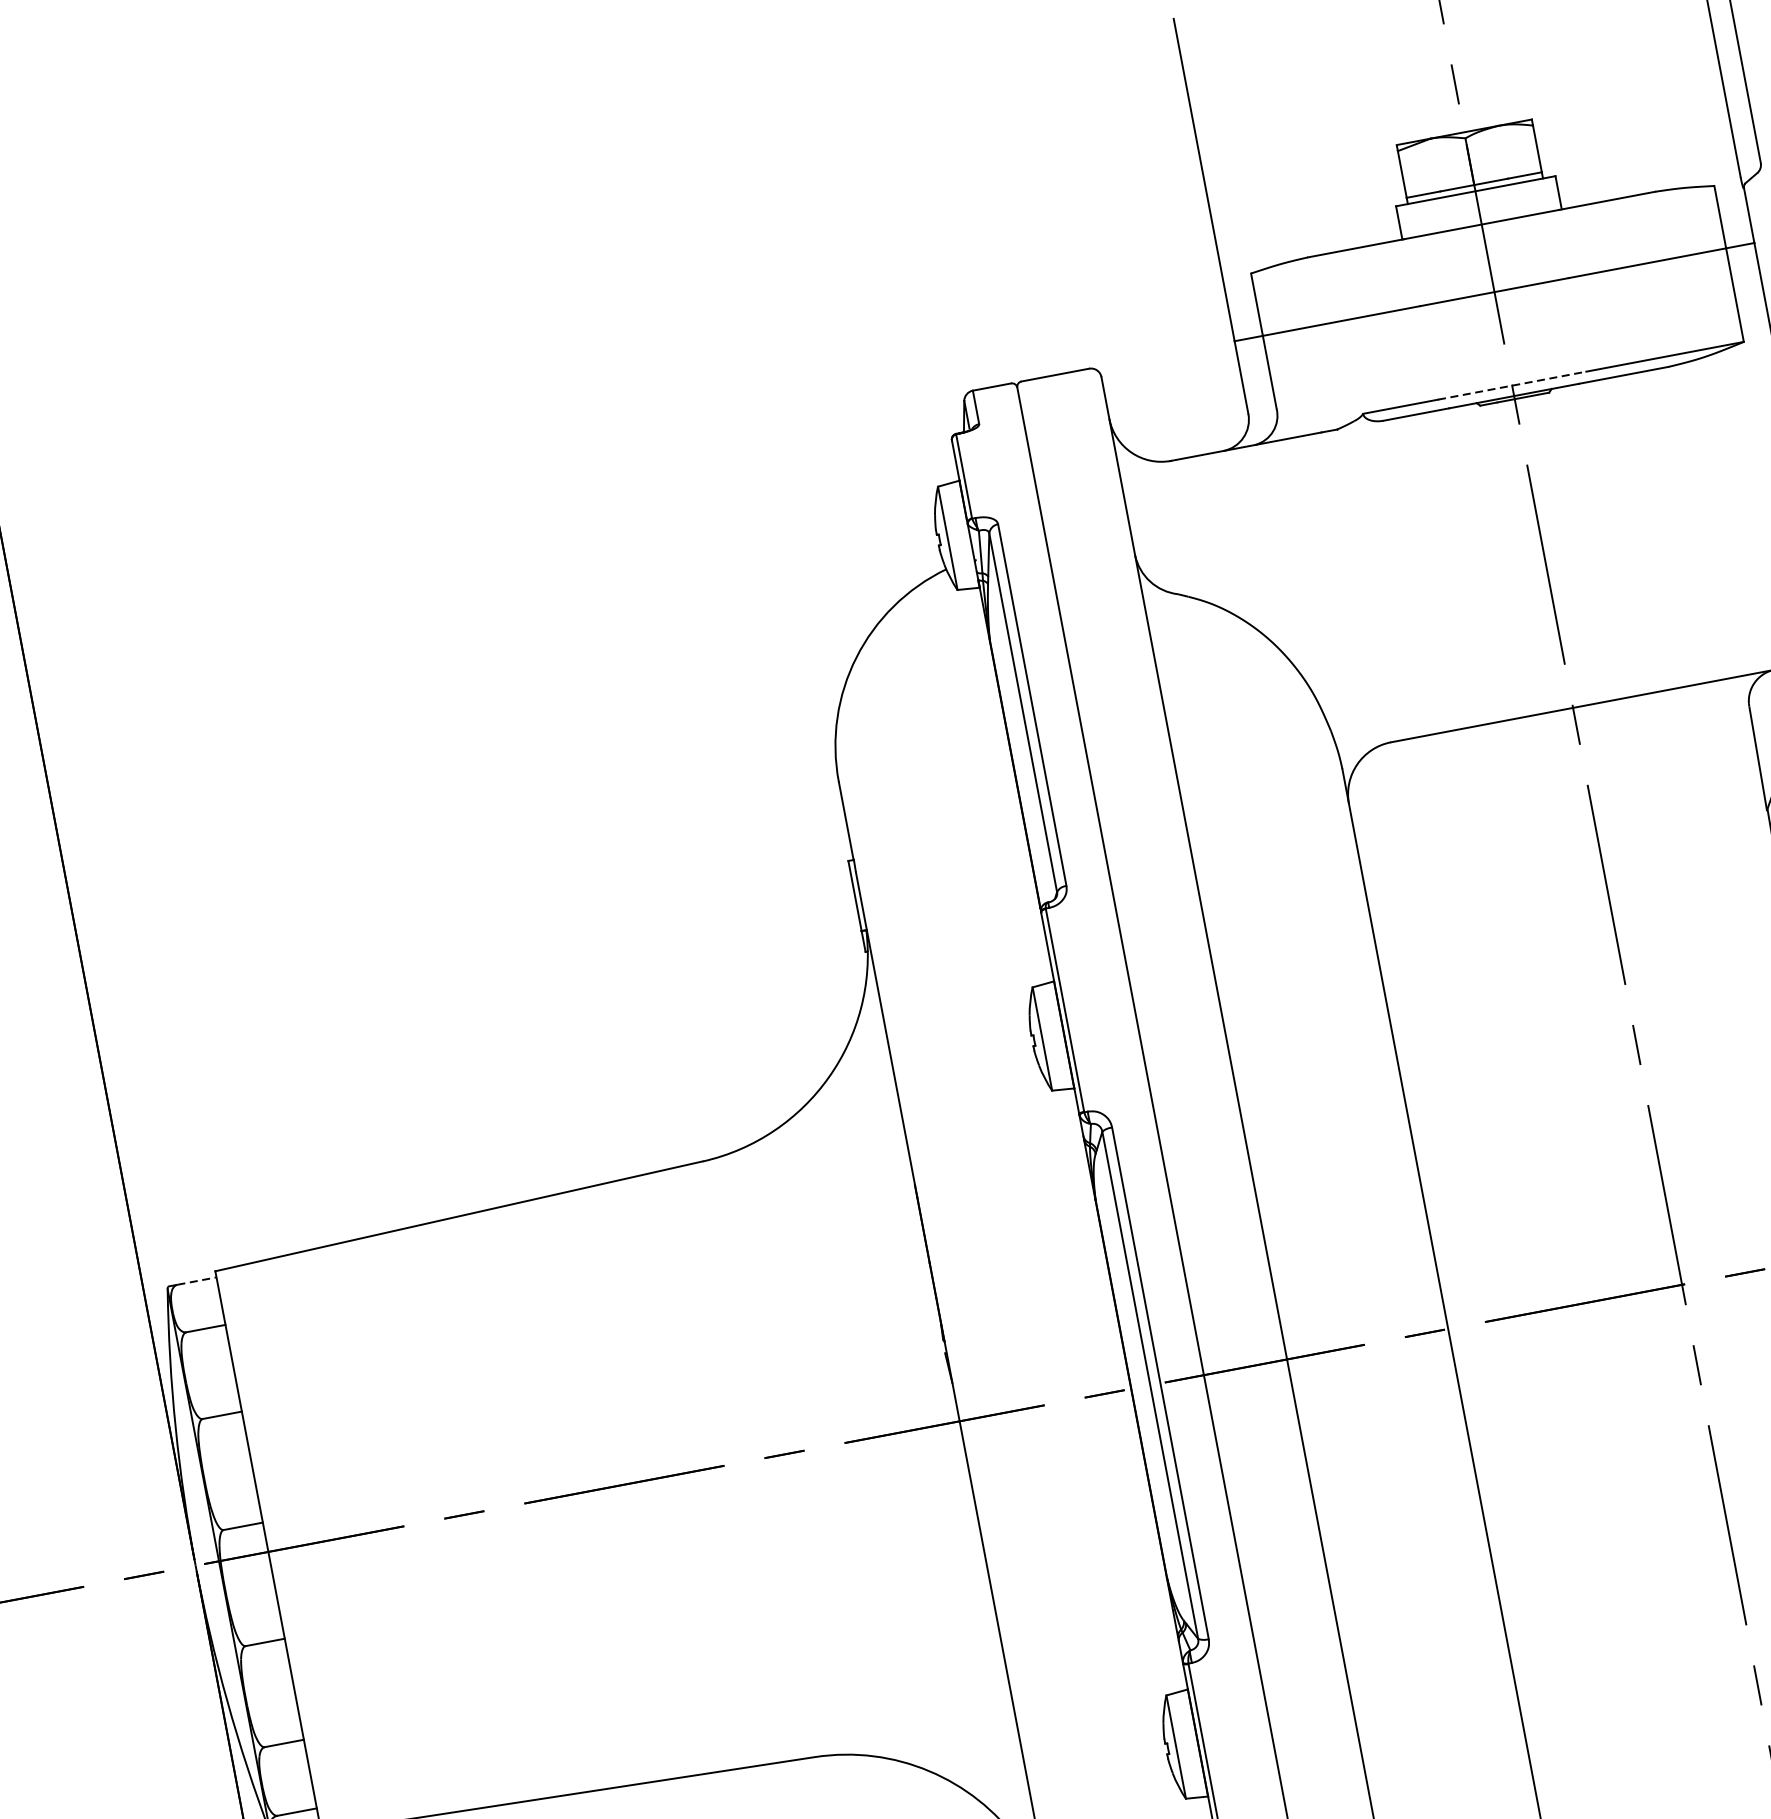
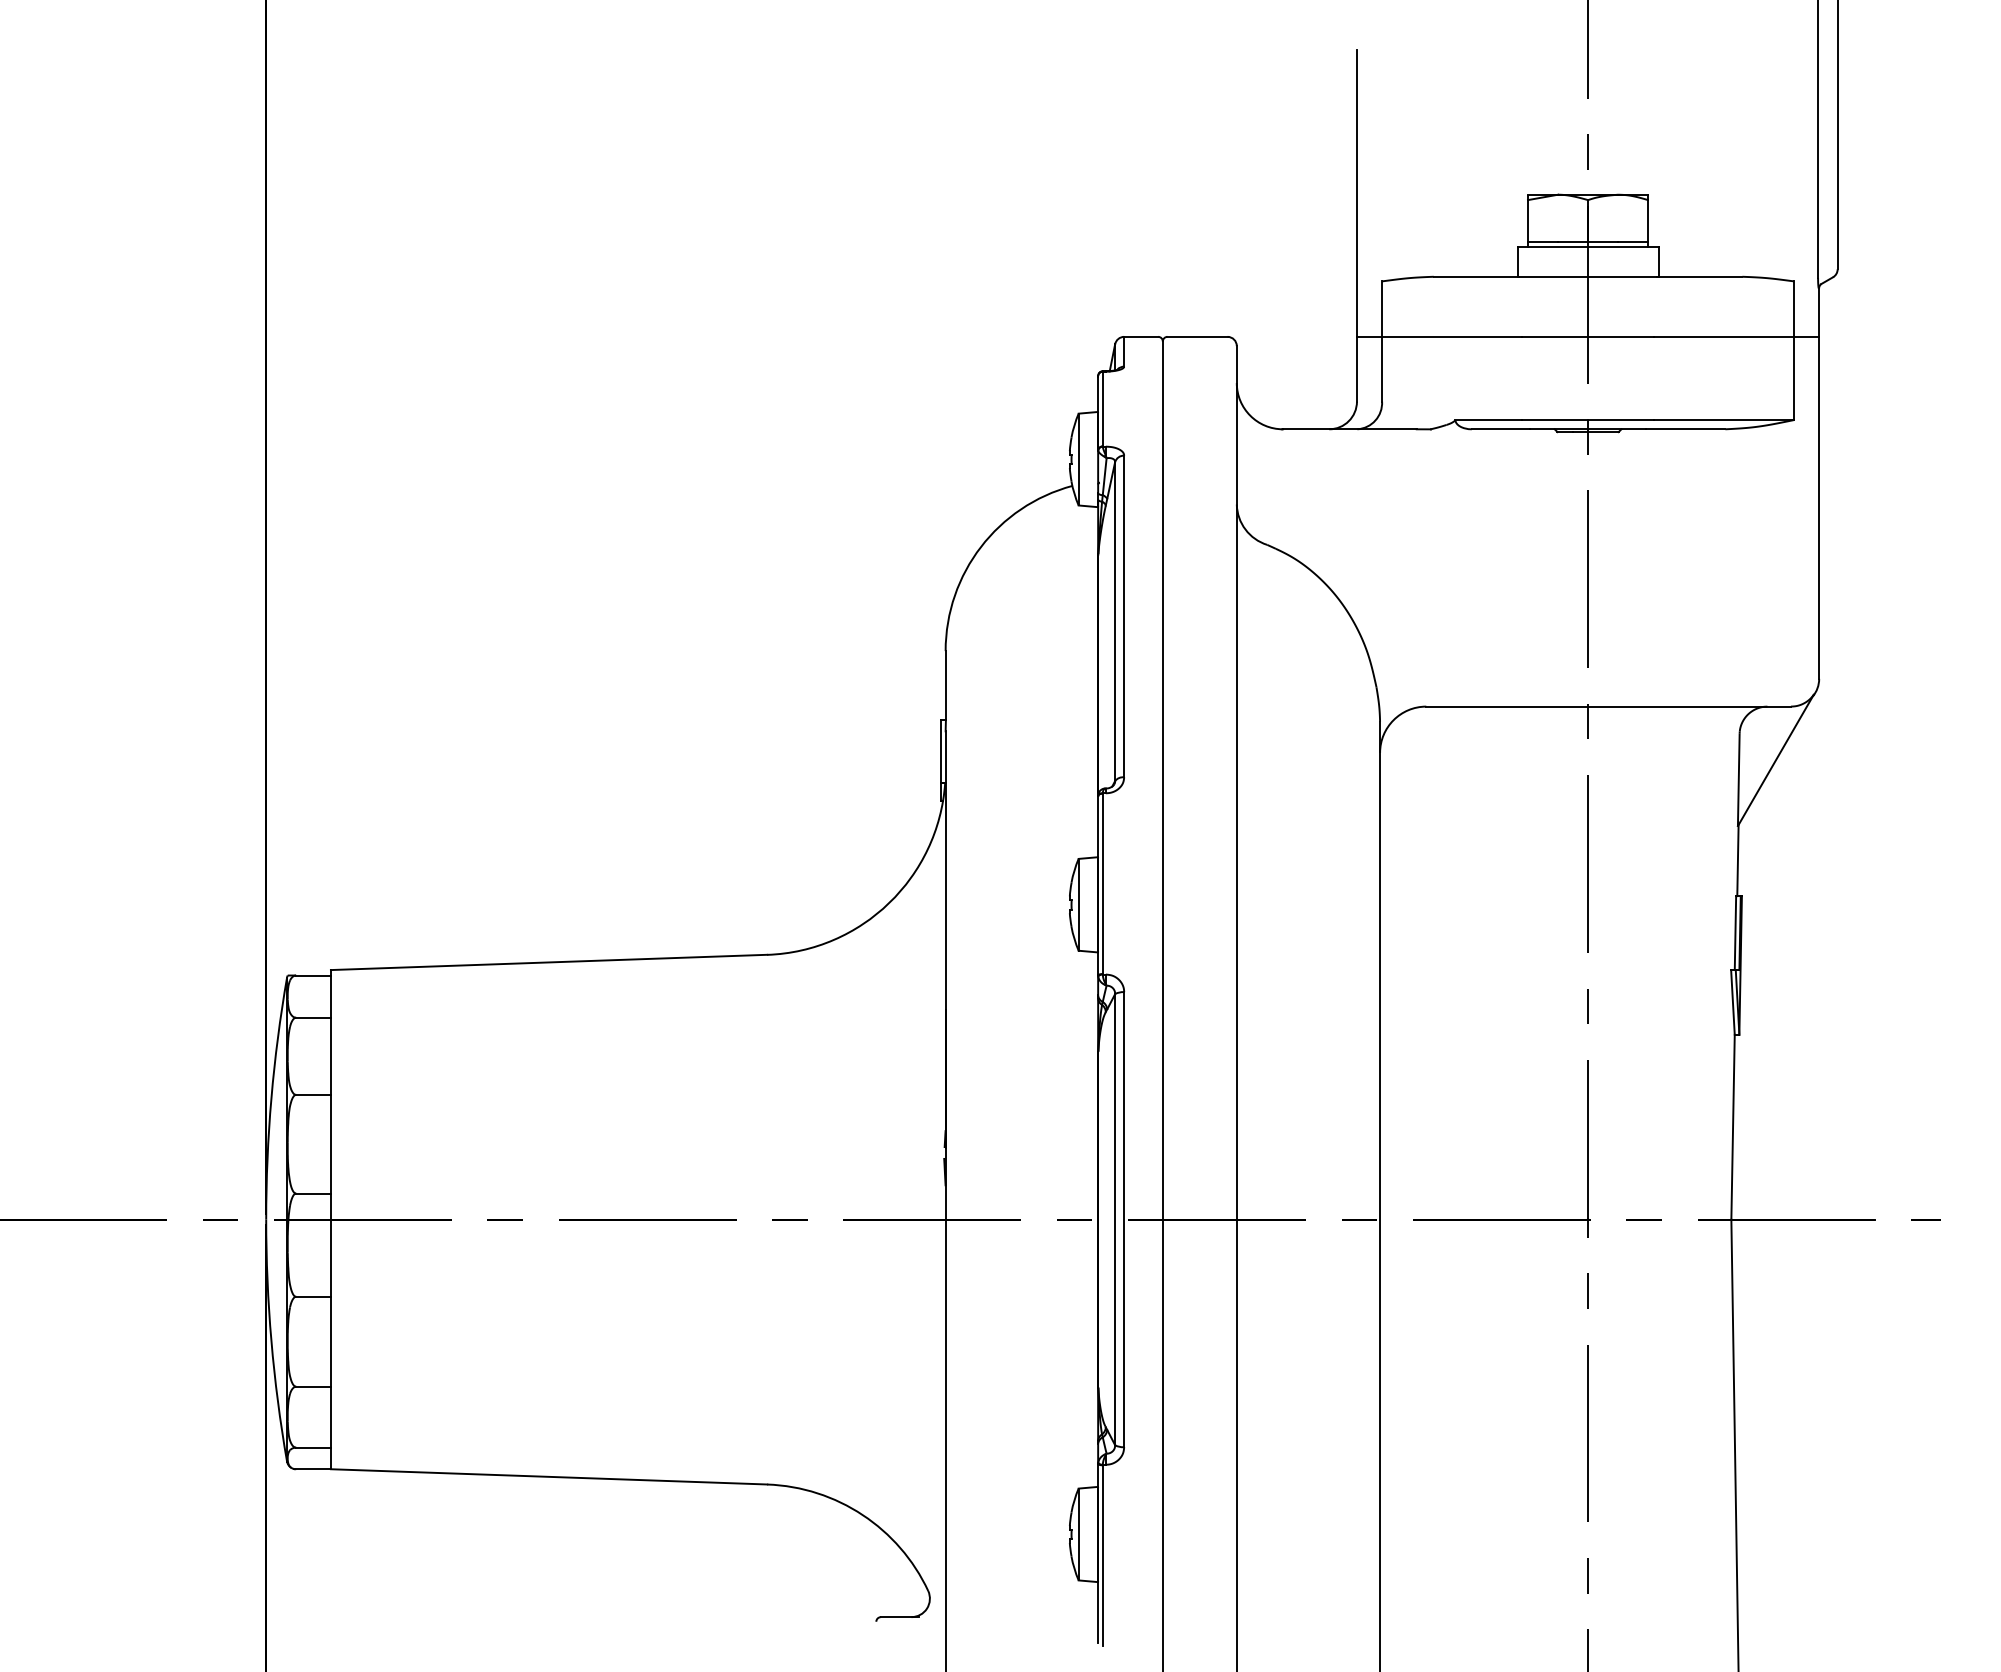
line: (1512, 386) -> (1588, 420), dashed -> solid
line: (198, 1280) -> (314, 975), dashed -> solid

